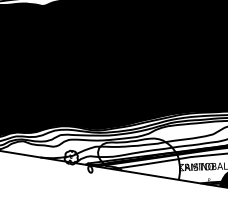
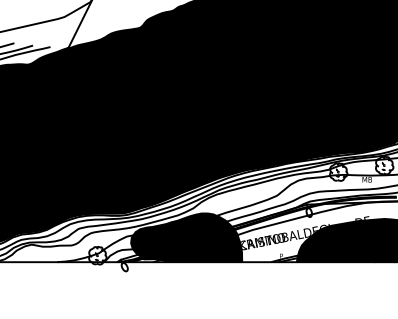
fill: (140, 154) -> (186, 237), added

